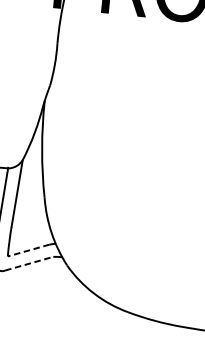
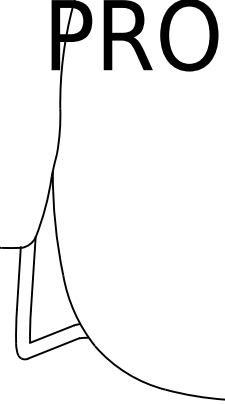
line: (28, 250) -> (51, 334), dashed -> solid
line: (29, 263) -> (54, 348), dashed -> solid

